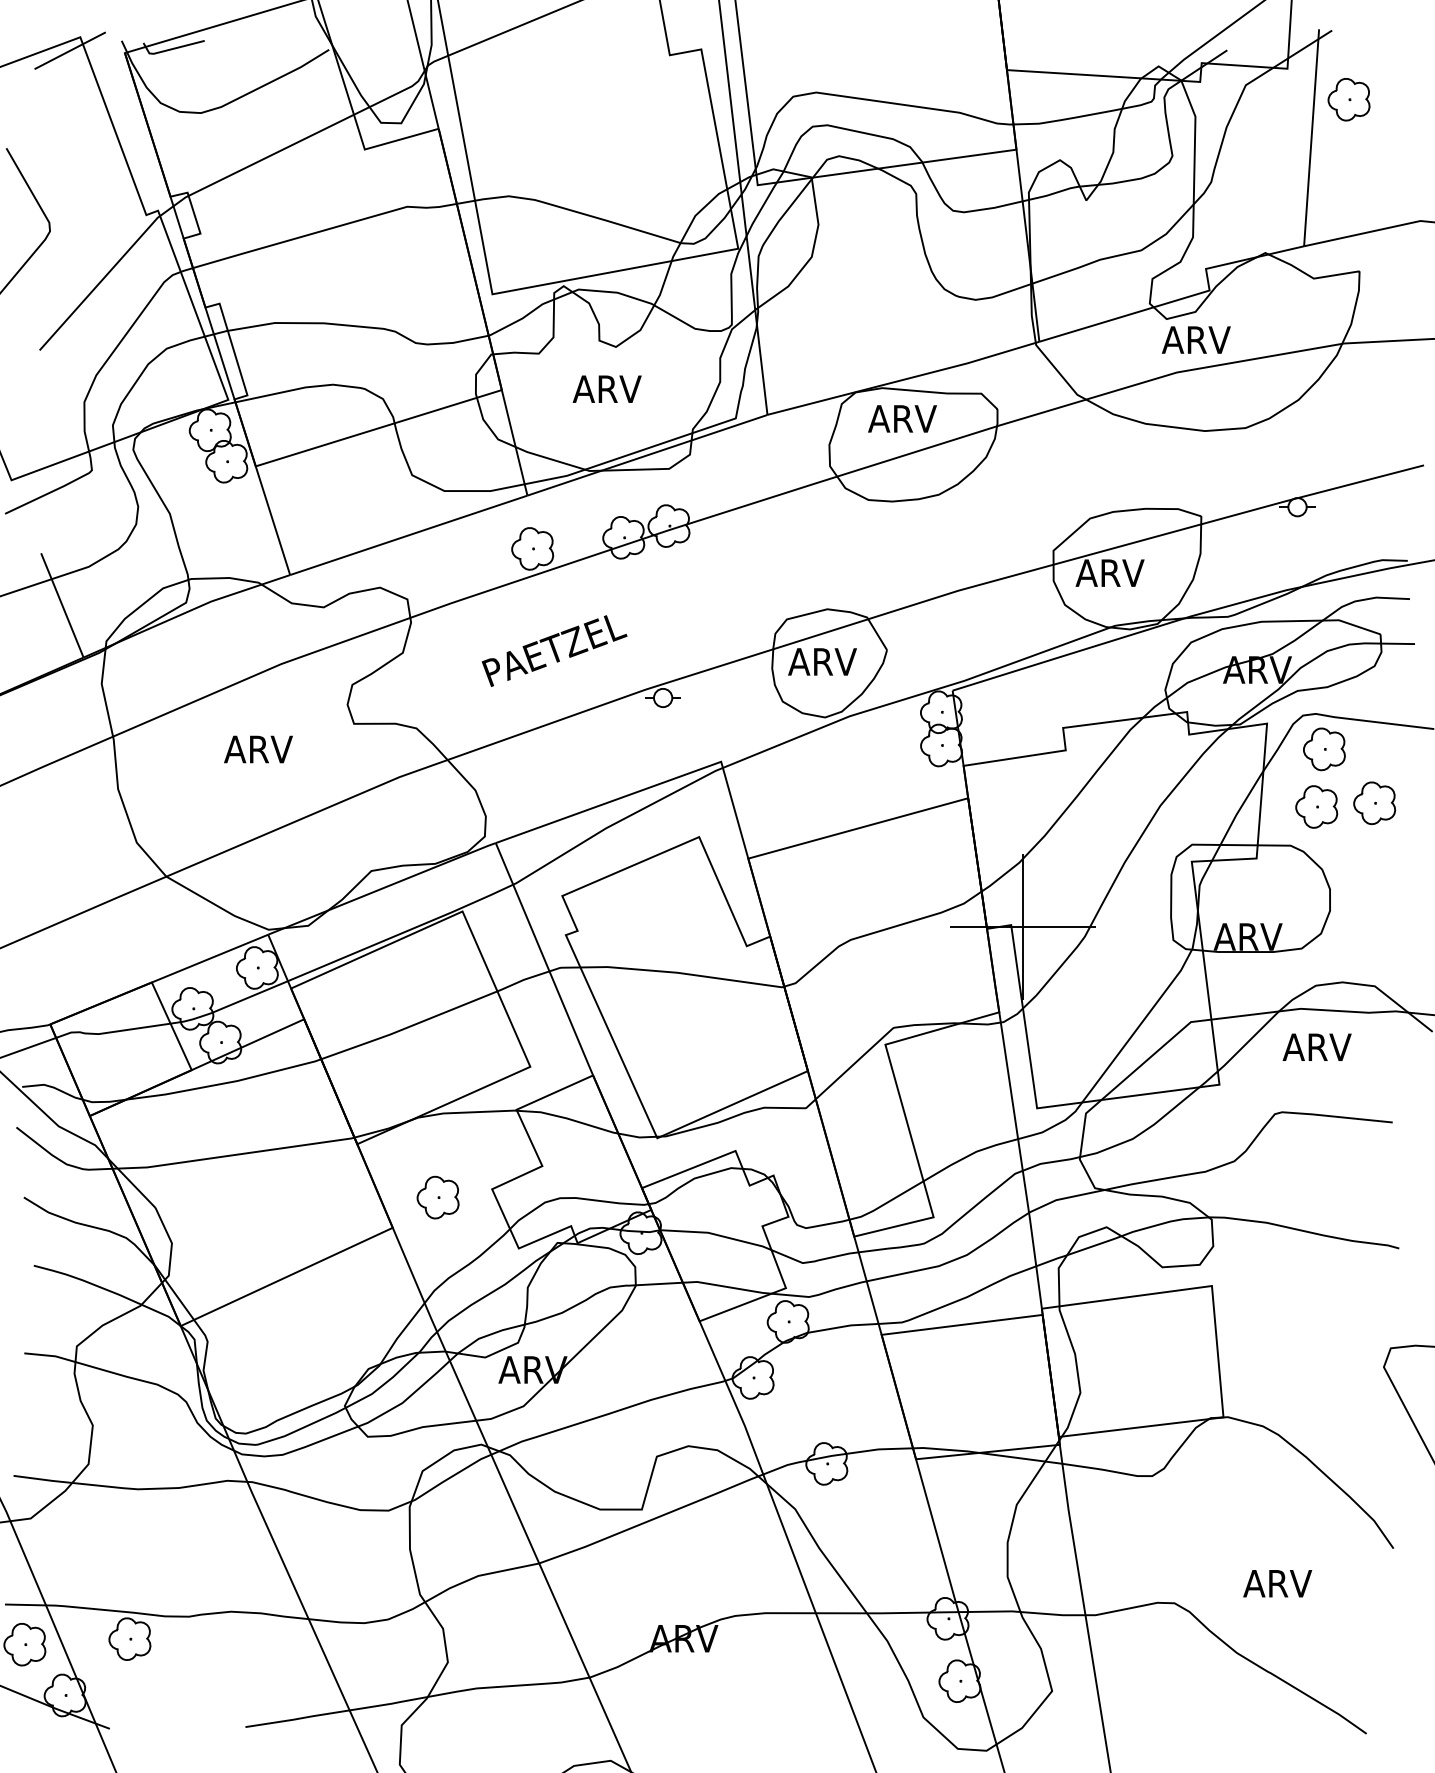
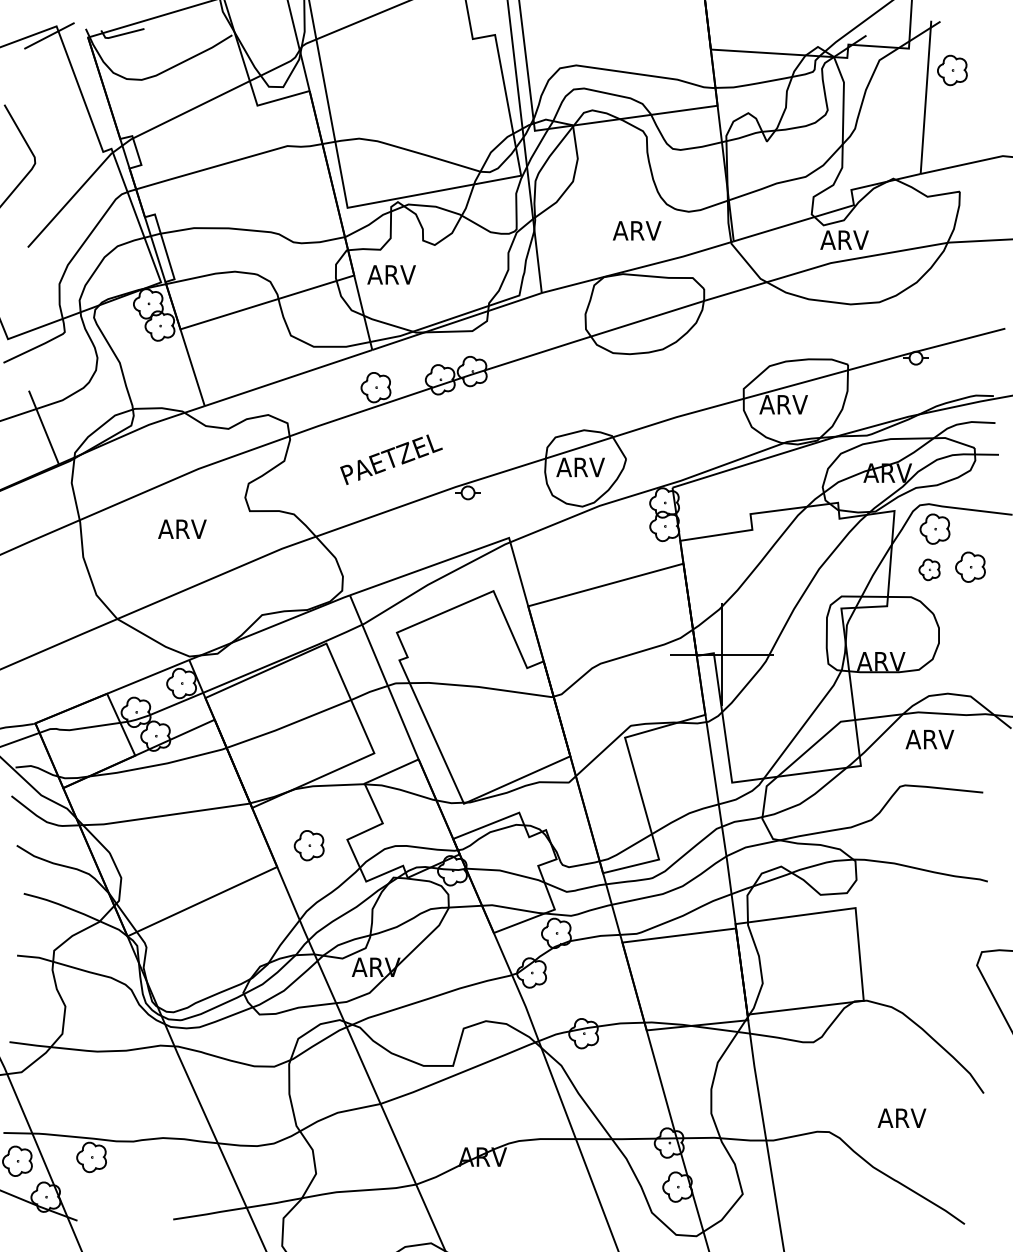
text: (607, 388) -> (391, 274), moved
text: (901, 418) -> (636, 230), moved
part: (1316, 806) -> (929, 569), size x0.7

